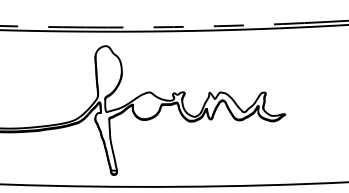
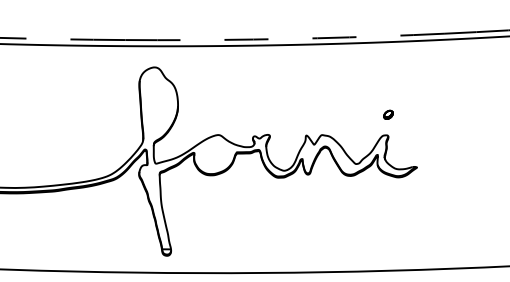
part: (265, 78) -> (387, 114), added

